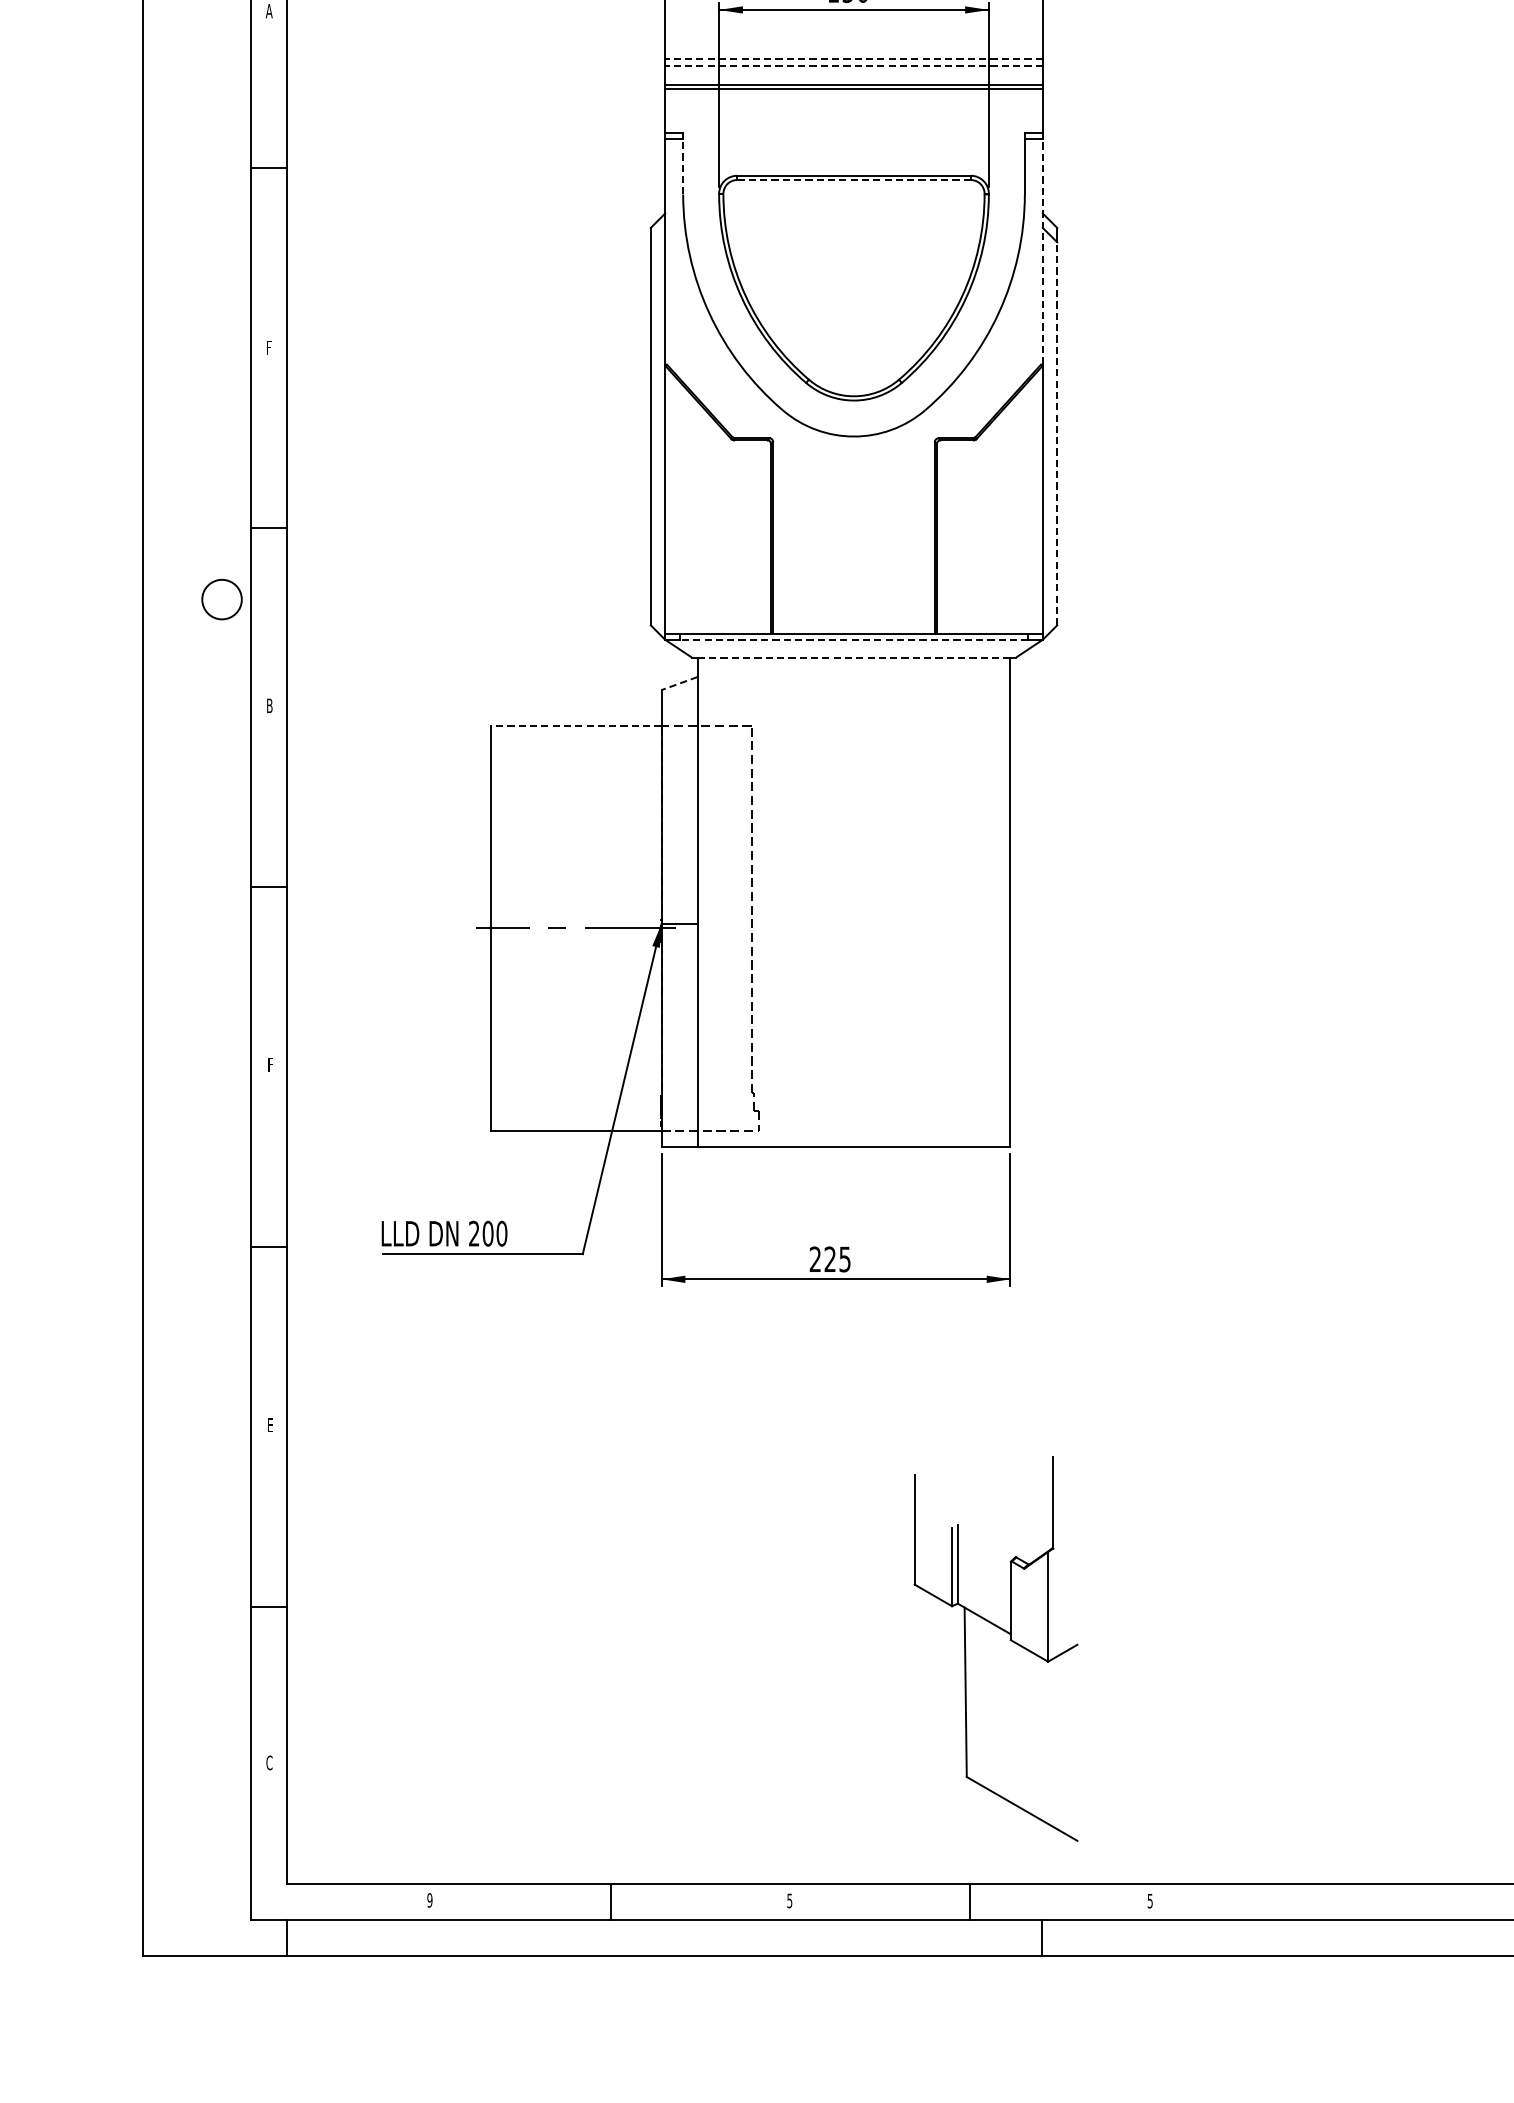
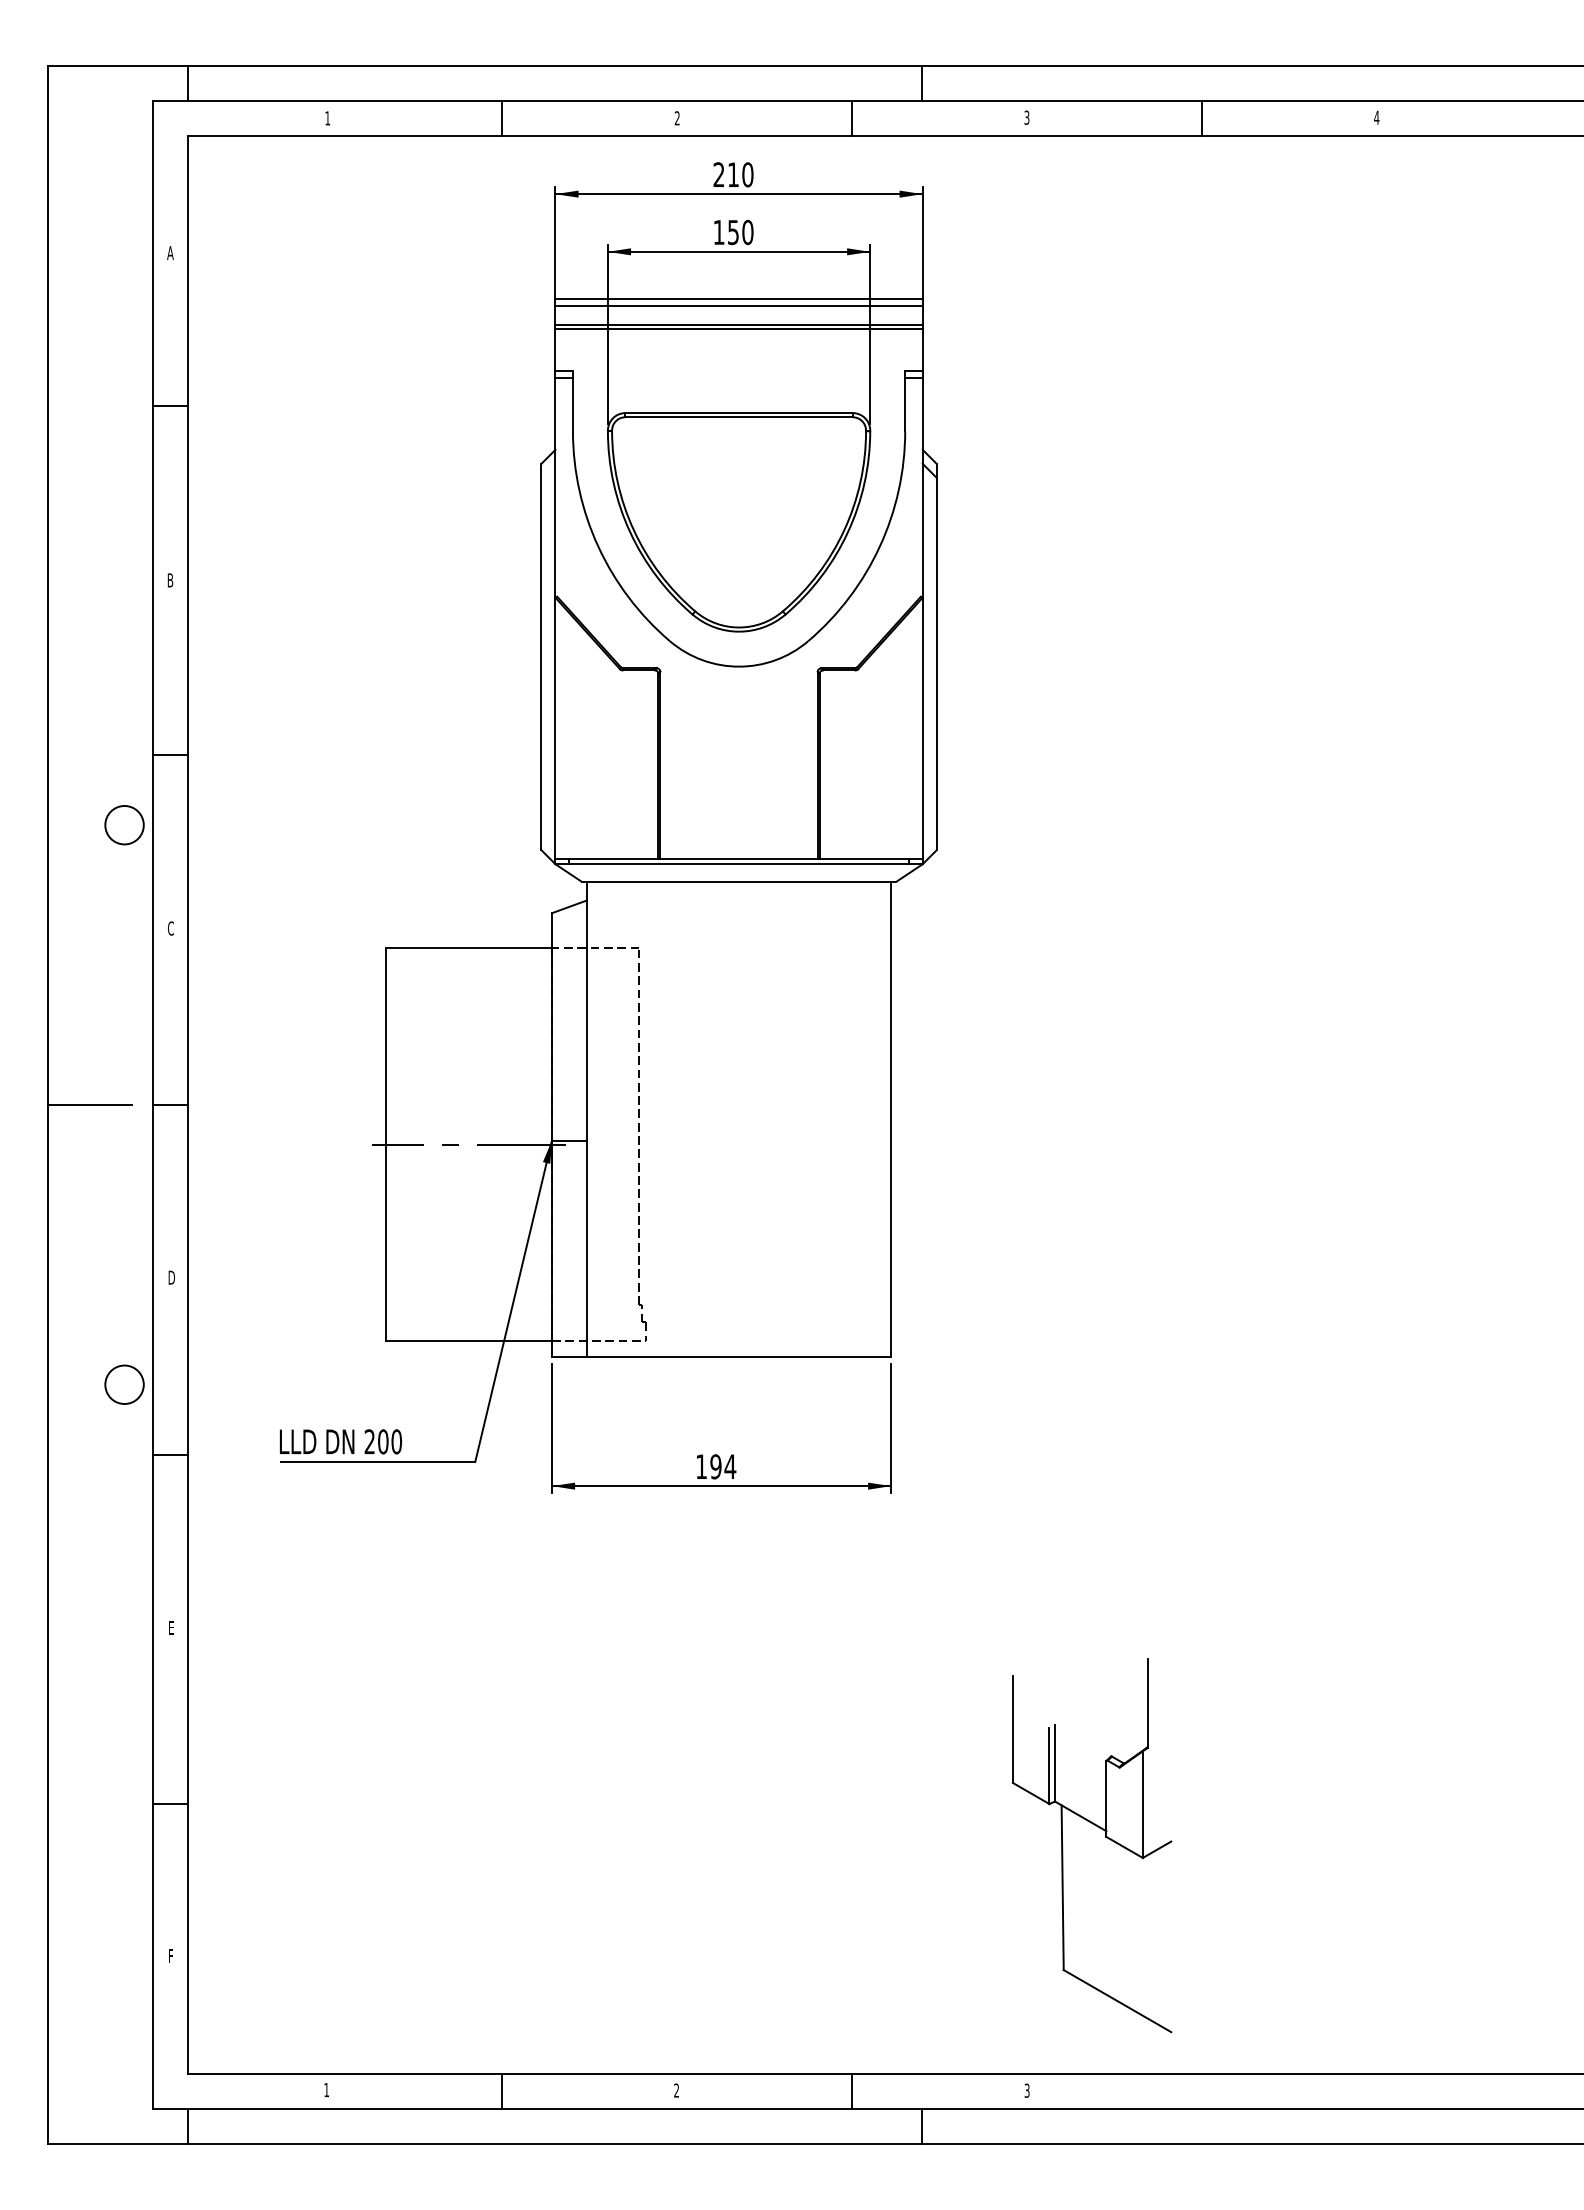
line: (854, 58) -> (739, 299), dashed -> solid
line: (854, 66) -> (739, 306), dashed -> solid
line: (682, 166) -> (572, 404), dashed -> solid
line: (854, 180) -> (739, 417), dashed -> solid
line: (1042, 252) -> (922, 487), dashed -> solid
text: (269, 347) -> (170, 580), F -> B
line: (1057, 433) -> (936, 663), dashed -> solid
line: (854, 640) -> (739, 864), dashed -> solid
line: (853, 657) -> (738, 881), dashed -> solid
line: (679, 683) -> (569, 906), dashed -> solid
text: (269, 705) -> (170, 928), B -> C
line: (575, 726) -> (468, 948), dashed -> solid
line: (185, 887) -> (89, 1105), added
text: (270, 1064) -> (171, 1277), F -> D
circle: (221, 1174) -> (124, 1384), added
text: (830, 1259) -> (716, 1466), 225 -> 194
part: (1009, 1640) -> (1105, 1837), moved
text: (269, 1763) -> (170, 1956), C -> F
text: (429, 1899) -> (326, 2089), 9 -> 1
text: (1150, 1899) -> (1027, 2089), 5 -> 3
text: (789, 1900) -> (676, 2090), 5 -> 2

